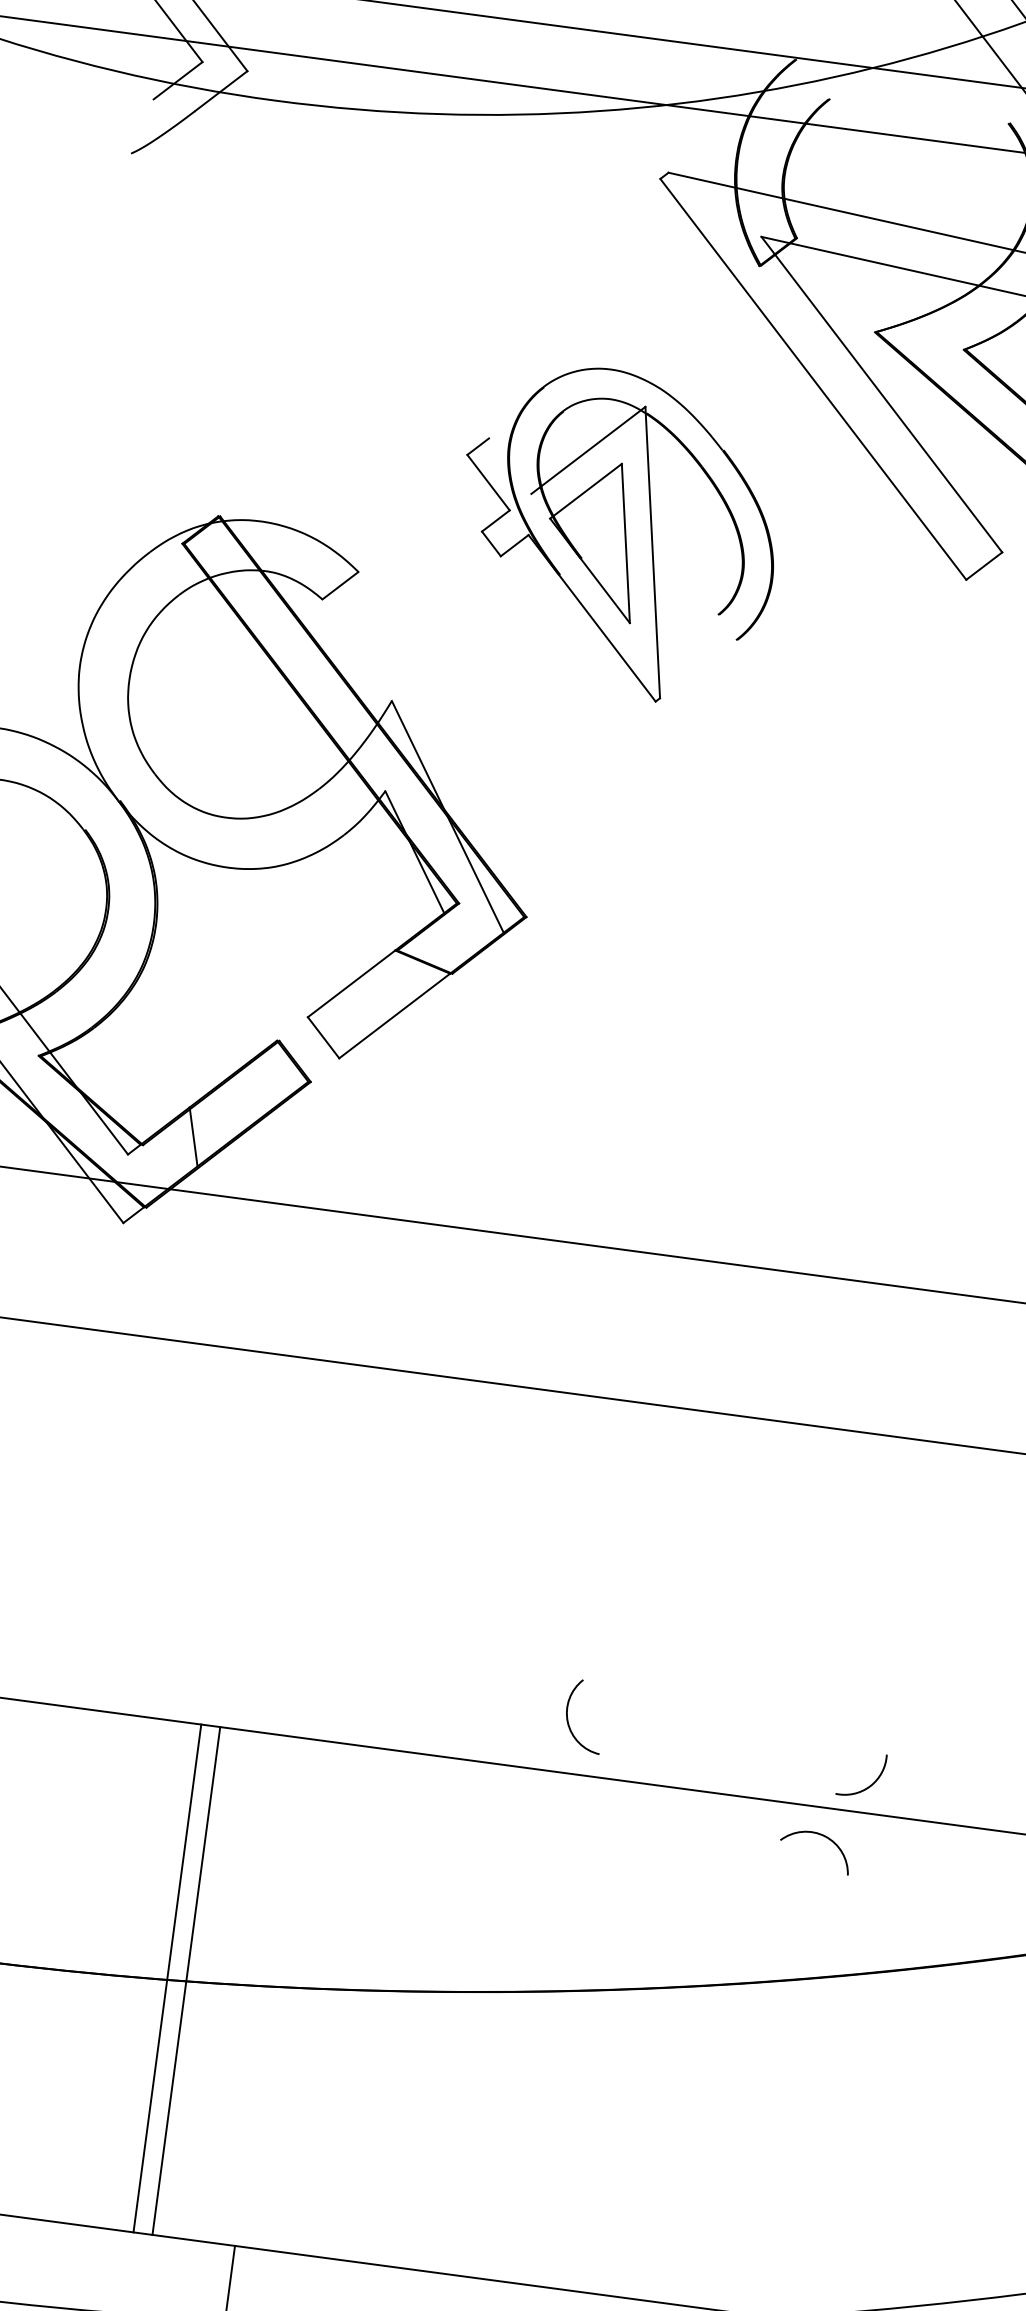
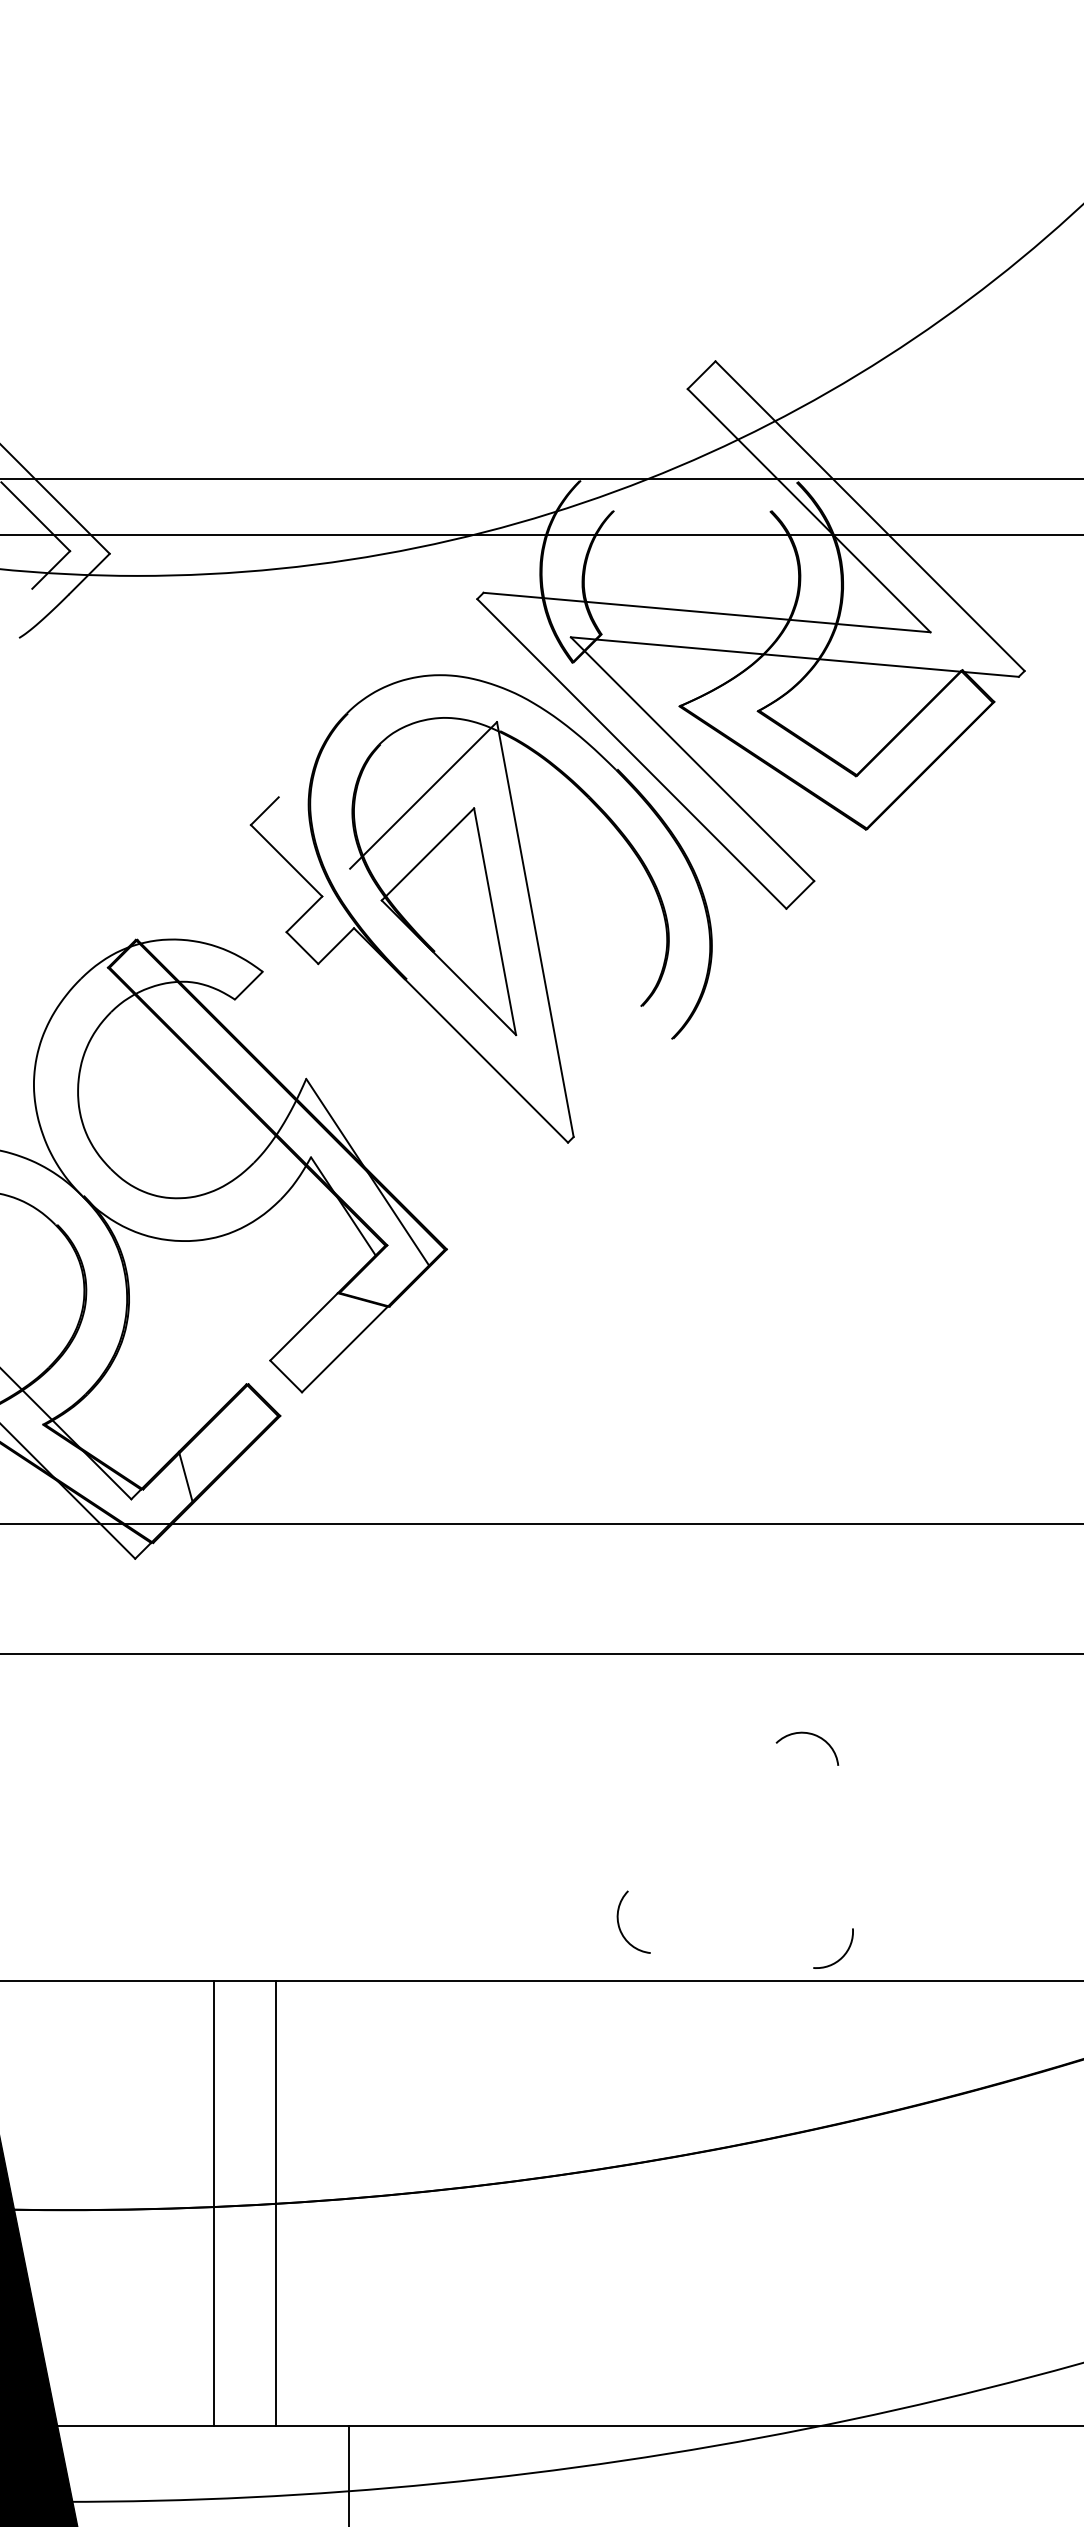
part: (616, 532) -> (480, 908), size x1.67
arc: (568, 1715) -> (619, 1923), moved
arc: (823, 1836) -> (812, 1735), moved
line: (167, 1978) -> (213, 2203), moved

